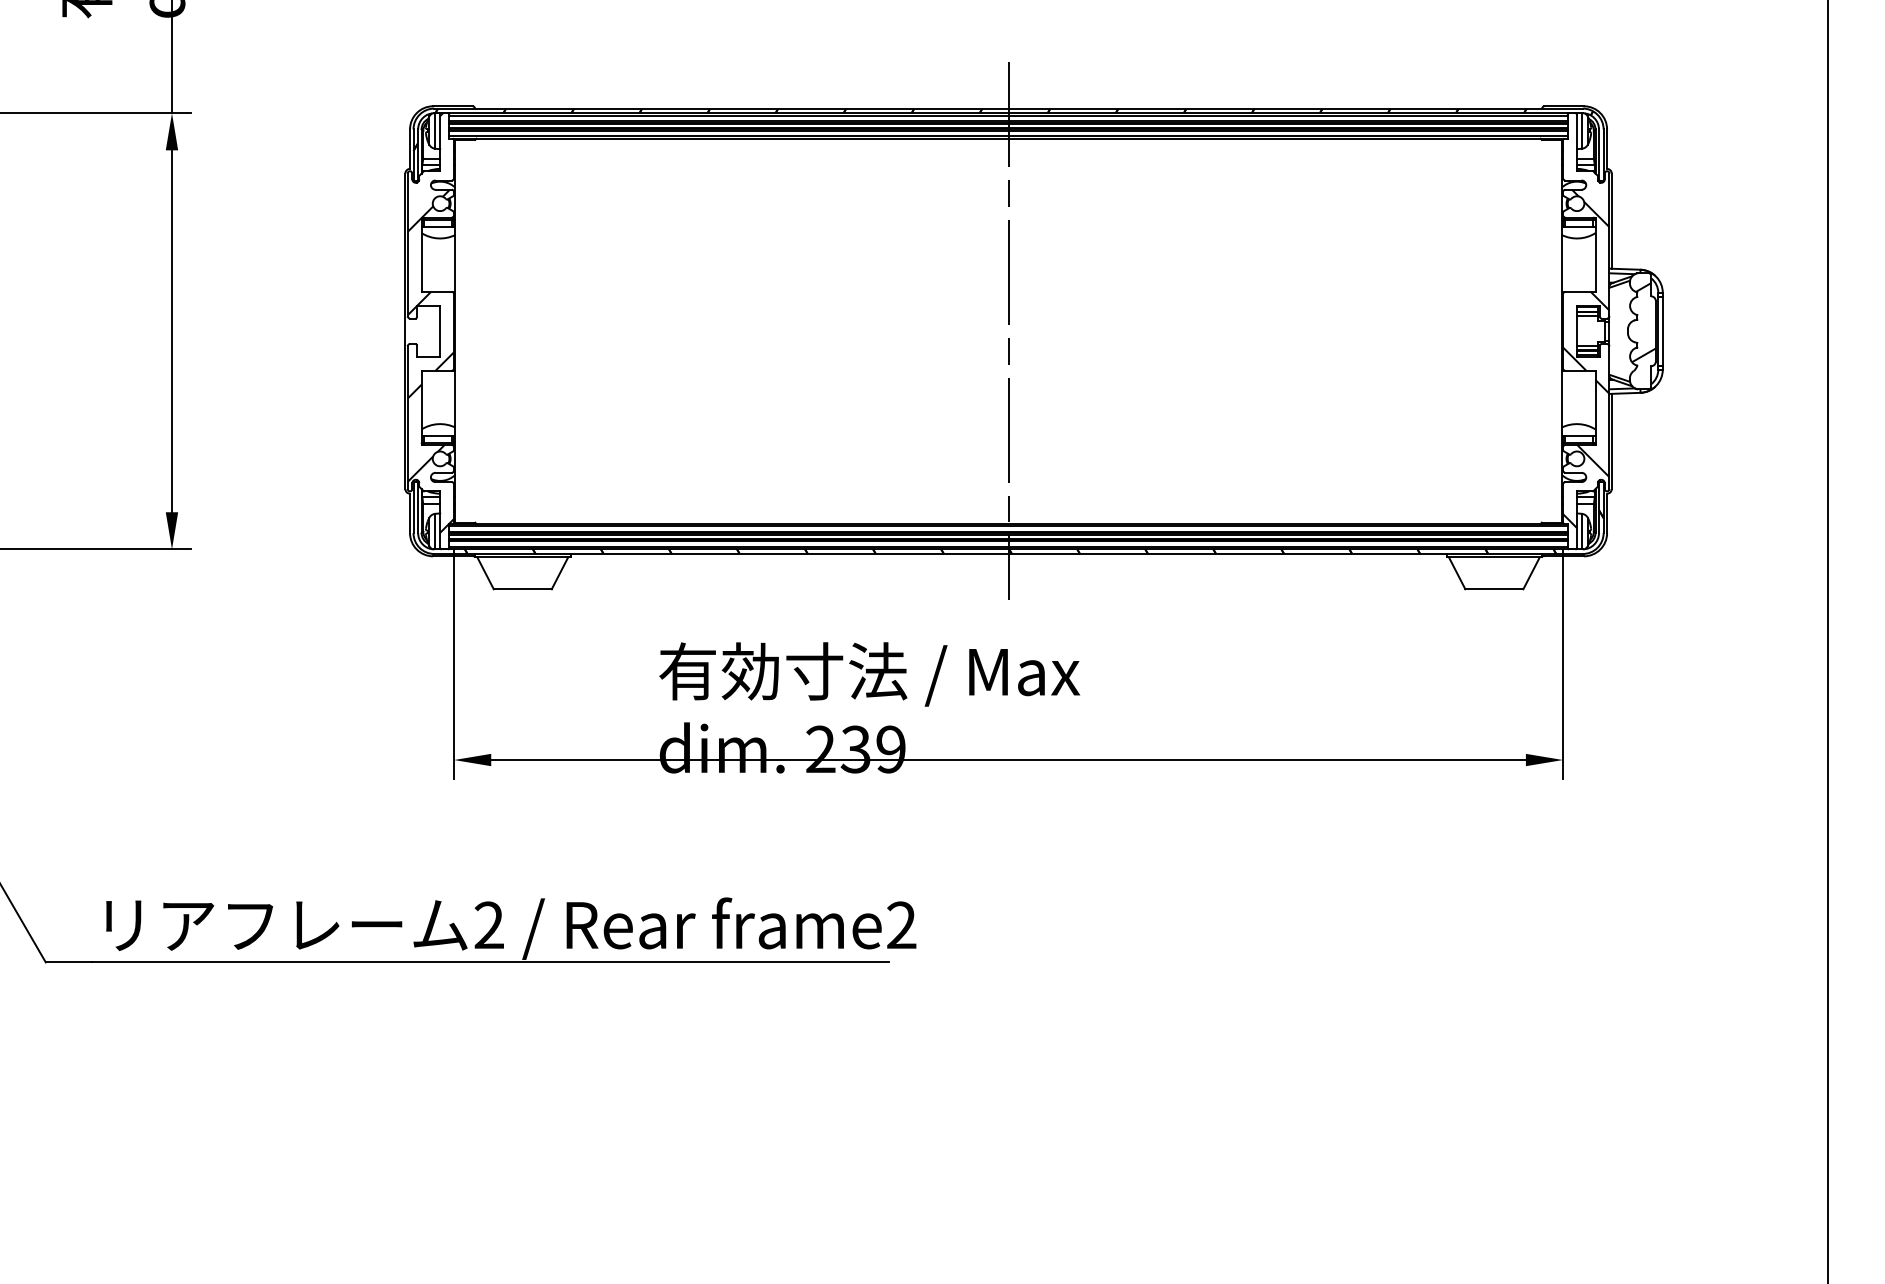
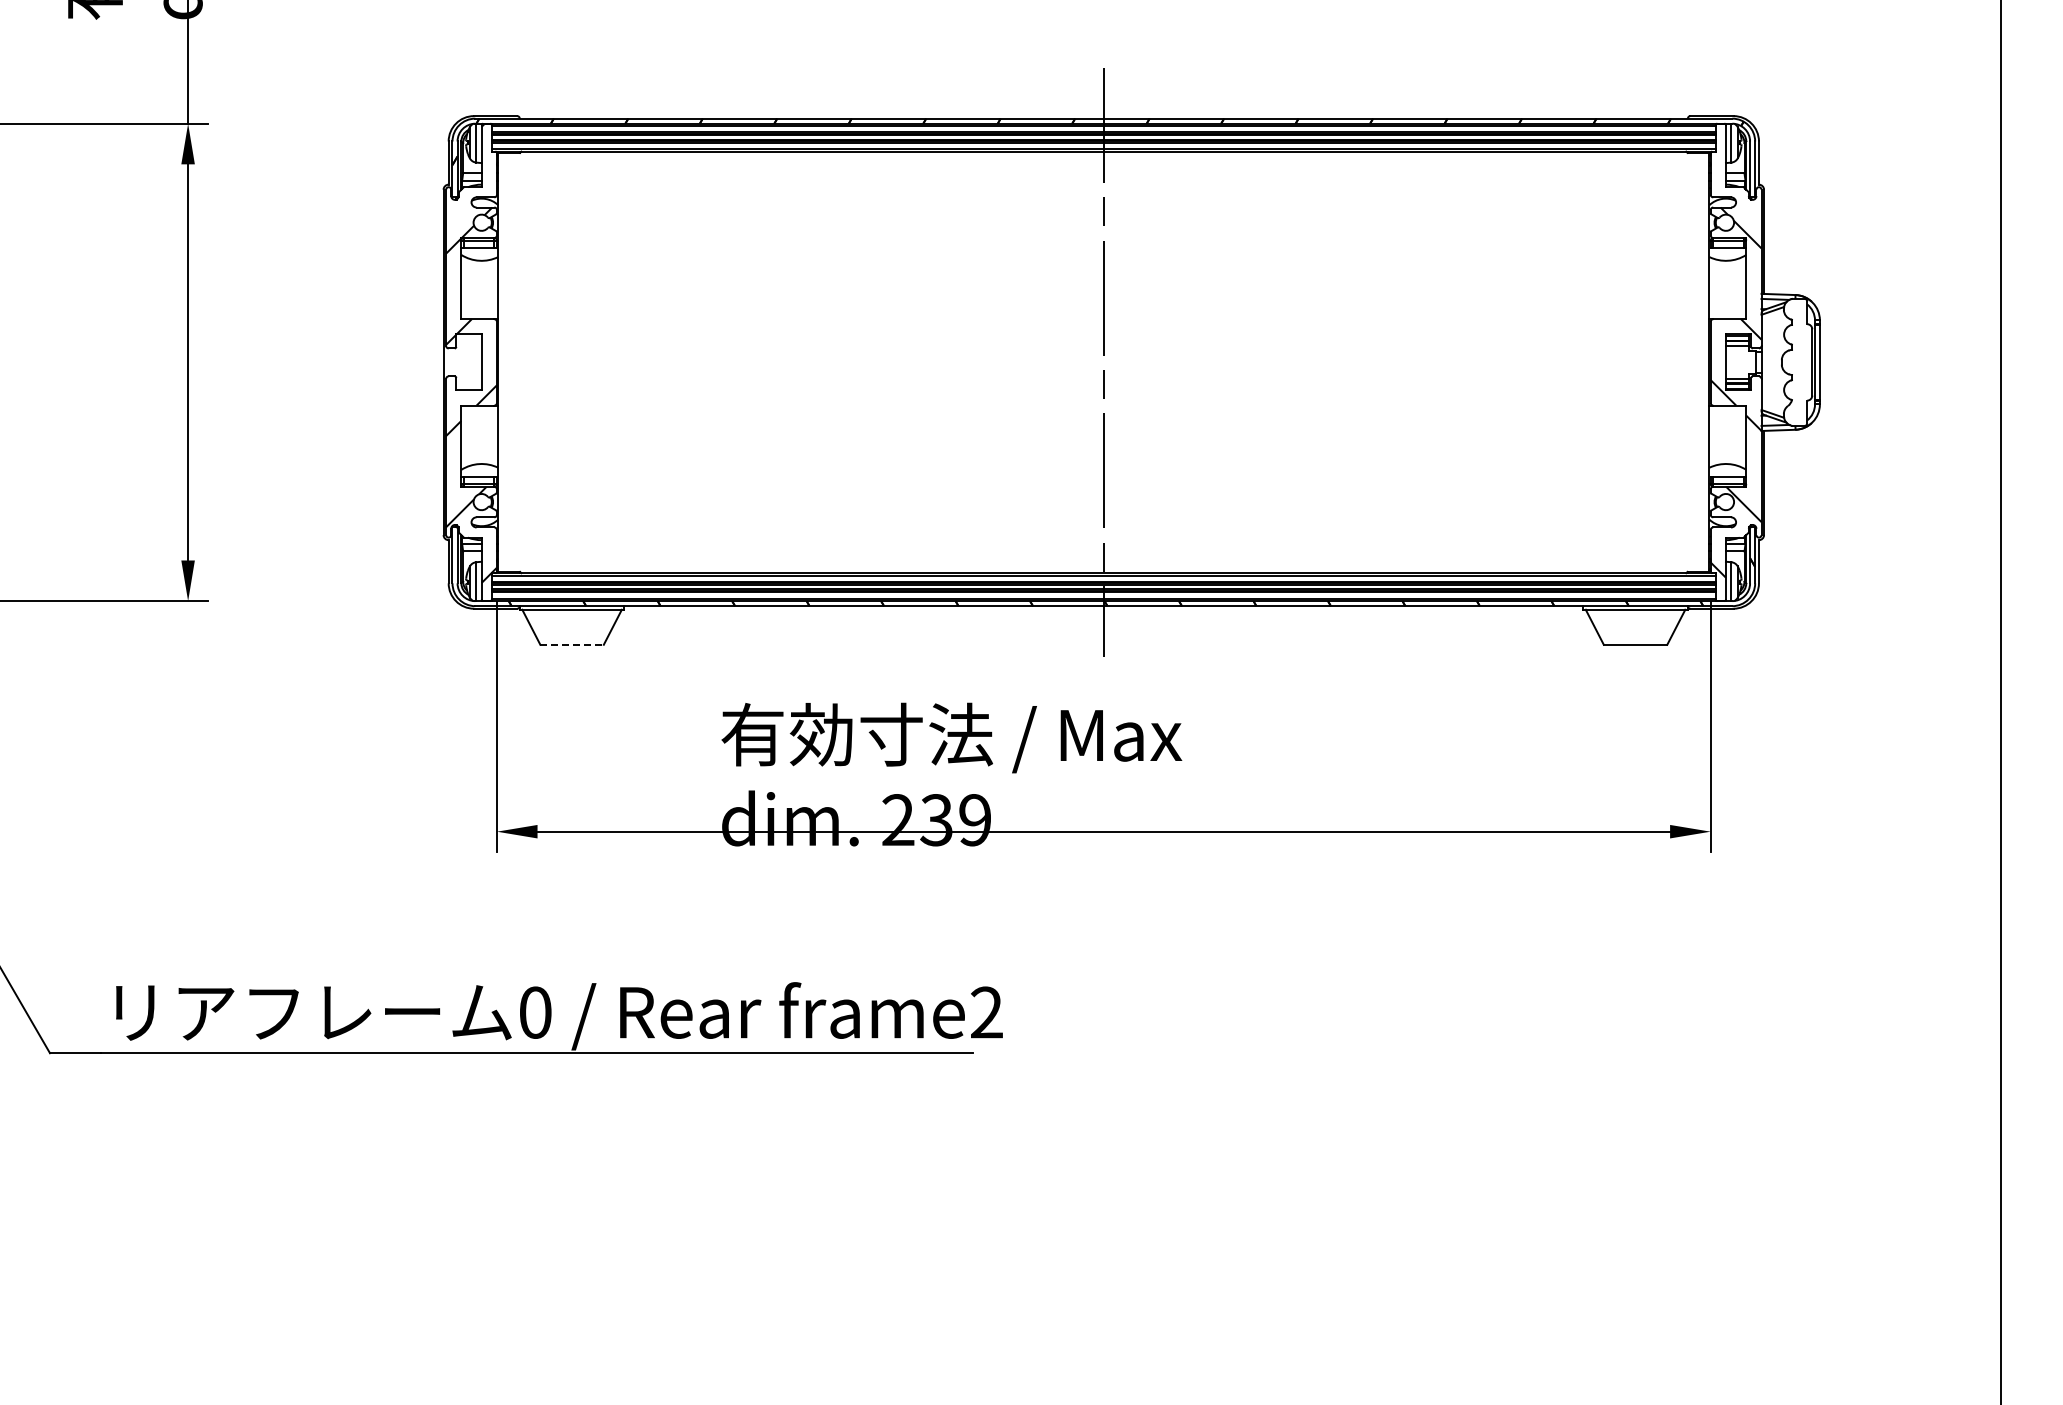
hatch: (1644, 322) -> (1799, 352), removed
line: (523, 589) -> (572, 644), solid -> dashed
text: (489, 925) -> (535, 1012), 2 -> 0

